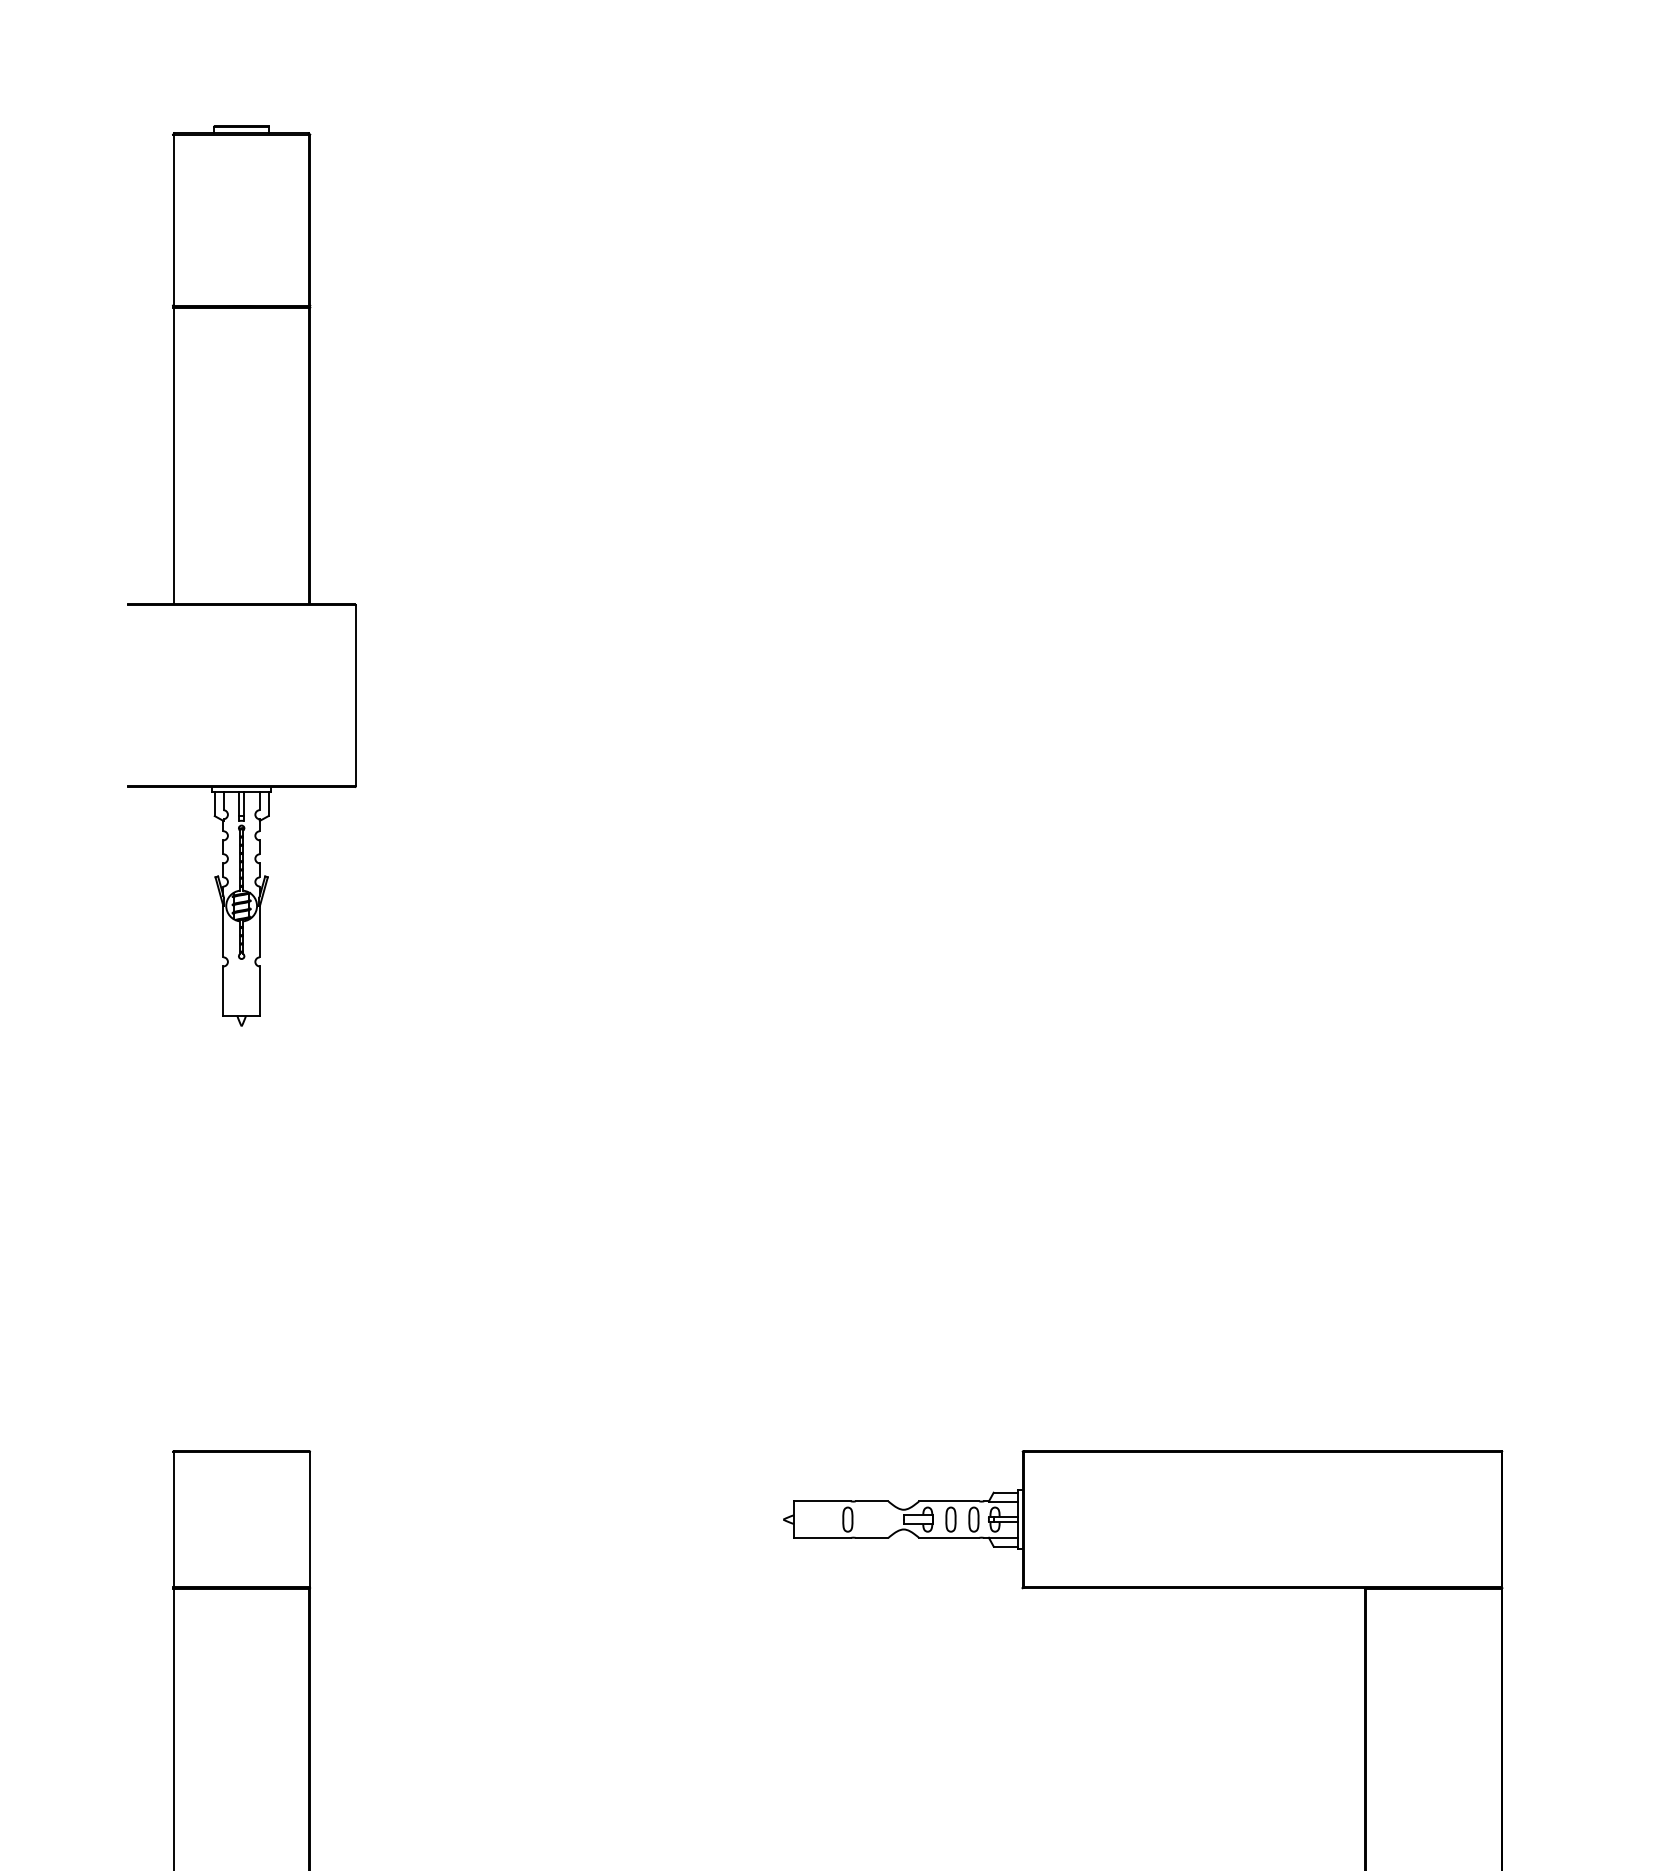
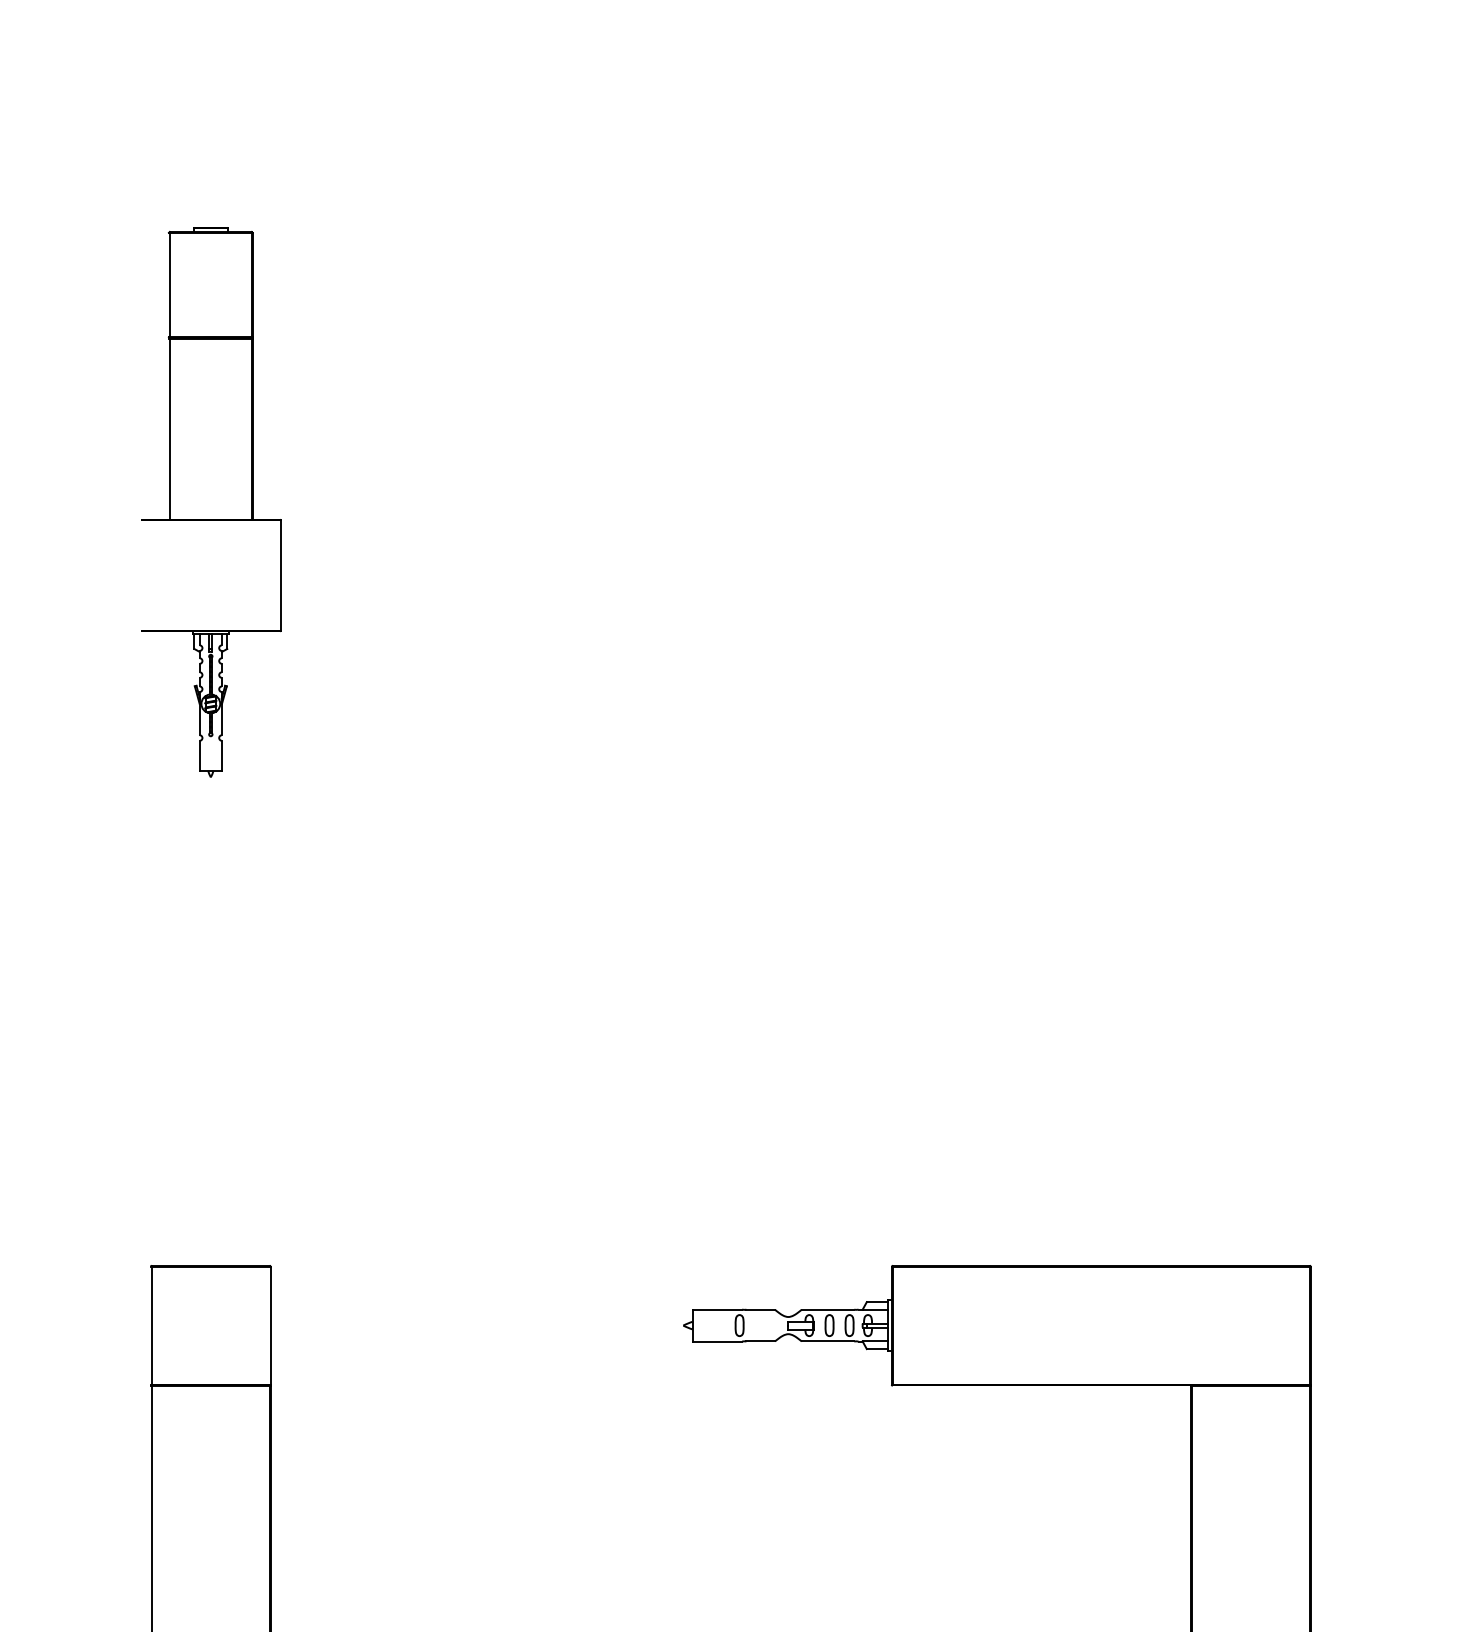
part: (241, 575) -> (210, 501), size x0.7

